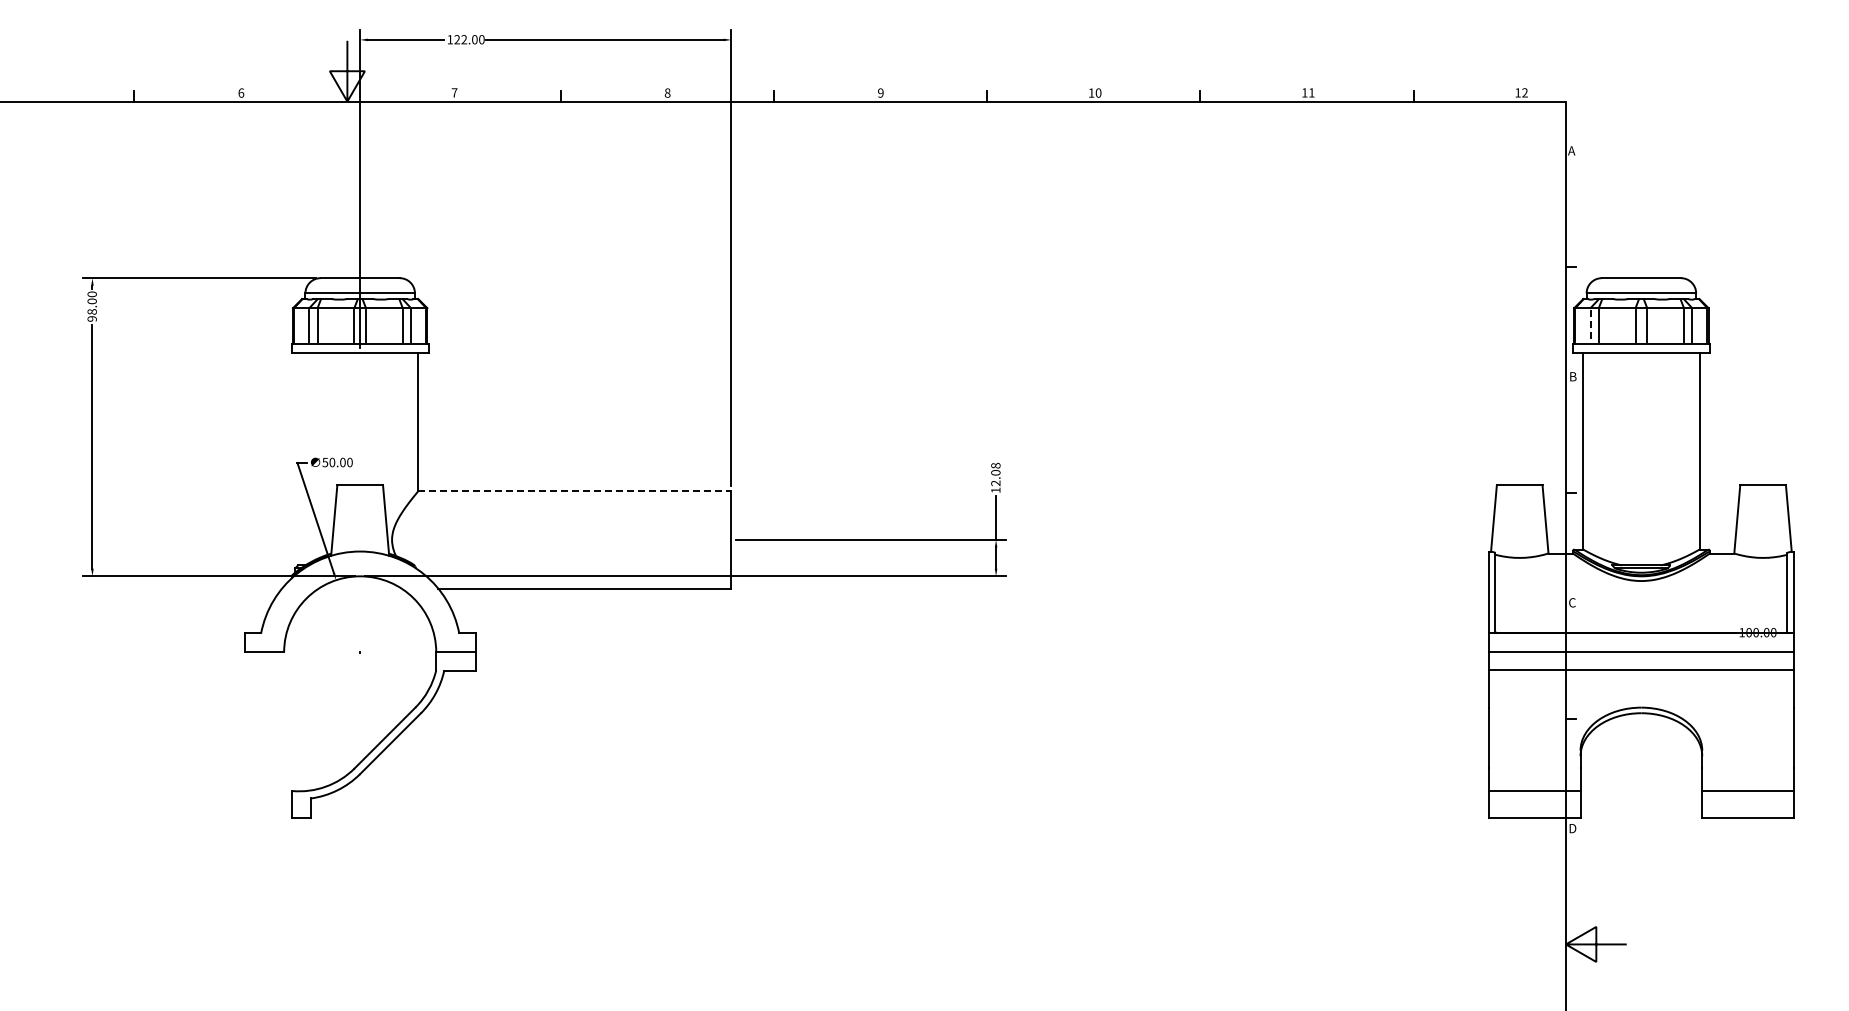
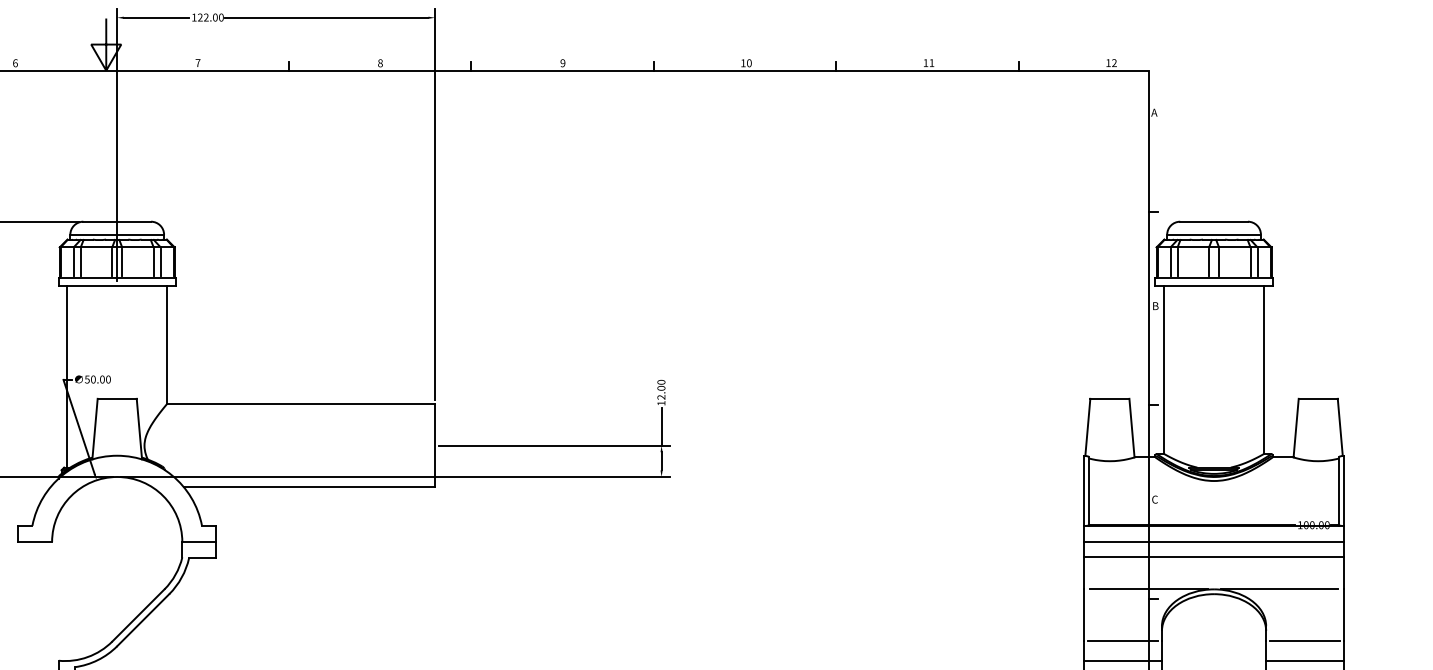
line: (1590, 326) -> (1170, 263), dashed -> solid
line: (302, 458) -> (67, 376), added
text: (996, 465) -> (661, 382), 12.08 -> 12.00
line: (575, 491) -> (301, 404), dashed -> solid
line: (1564, 707) -> (1148, 589), added
line: (1717, 707) -> (1279, 589), added
line: (1534, 768) -> (1122, 641), added
line: (1747, 768) -> (1304, 641), added

